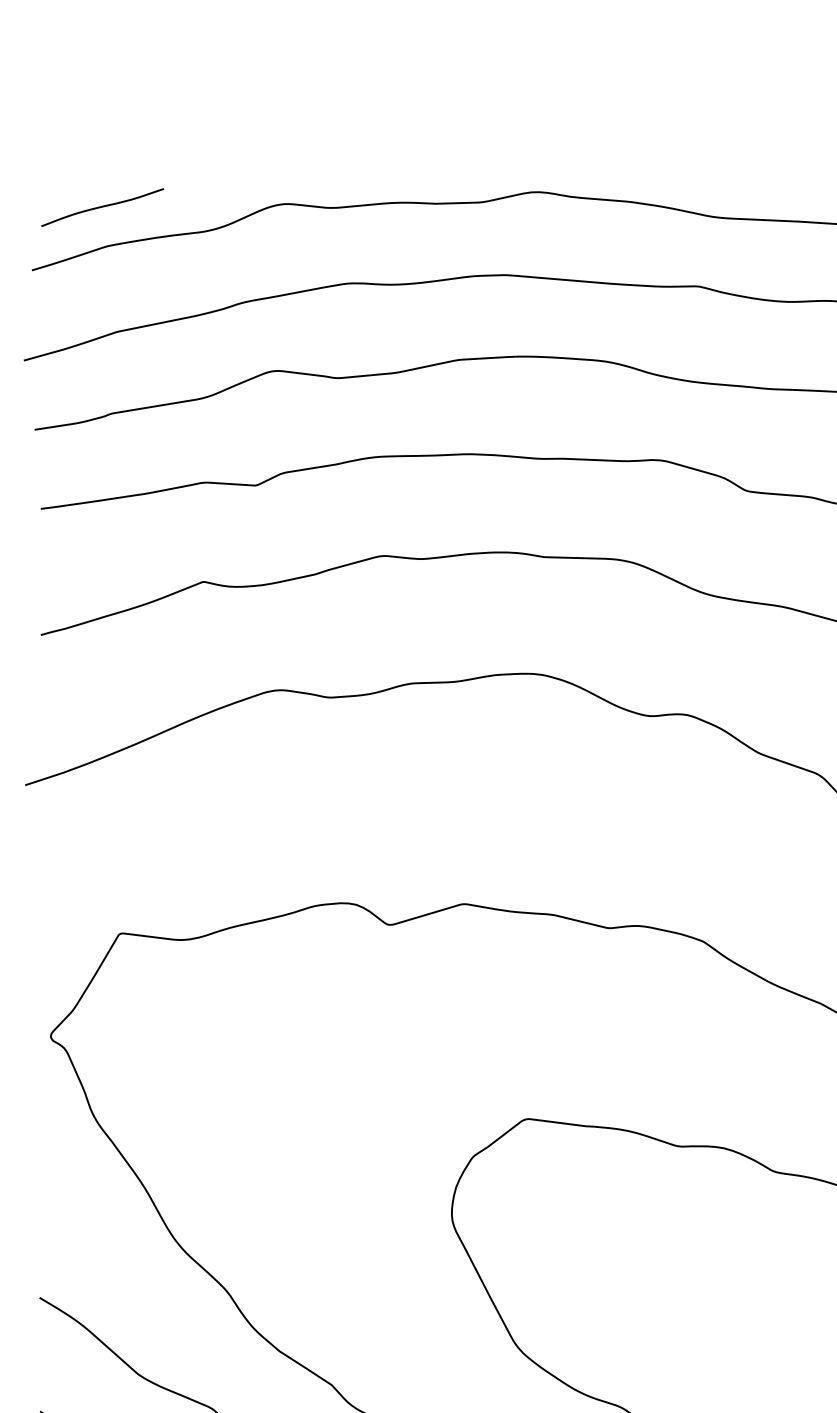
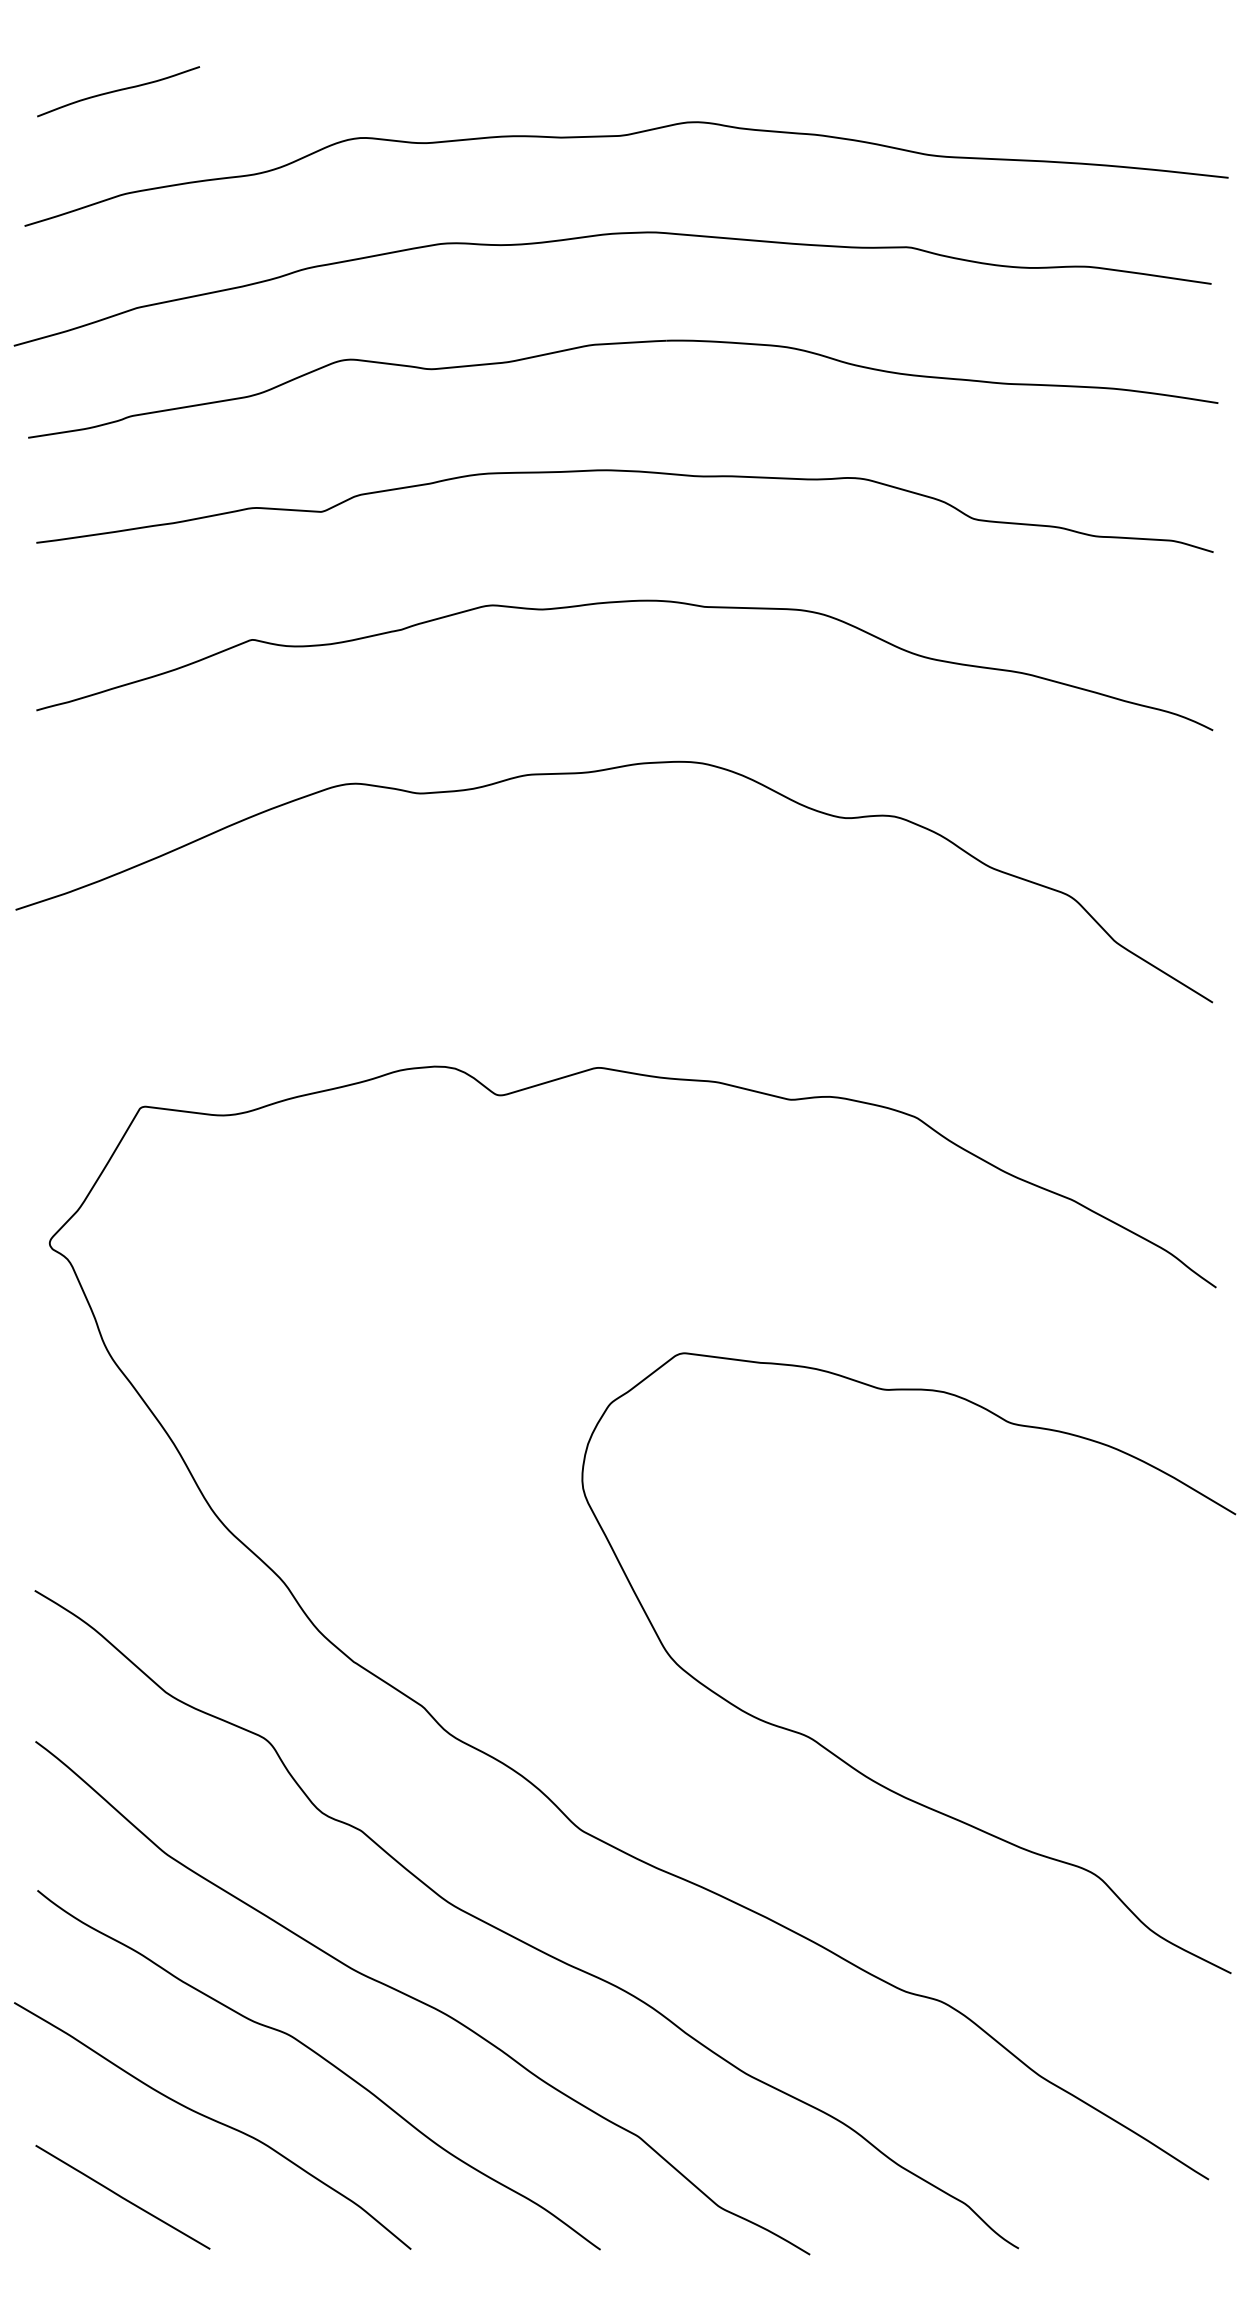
curve: (102, 207) -> (118, 91), moved

